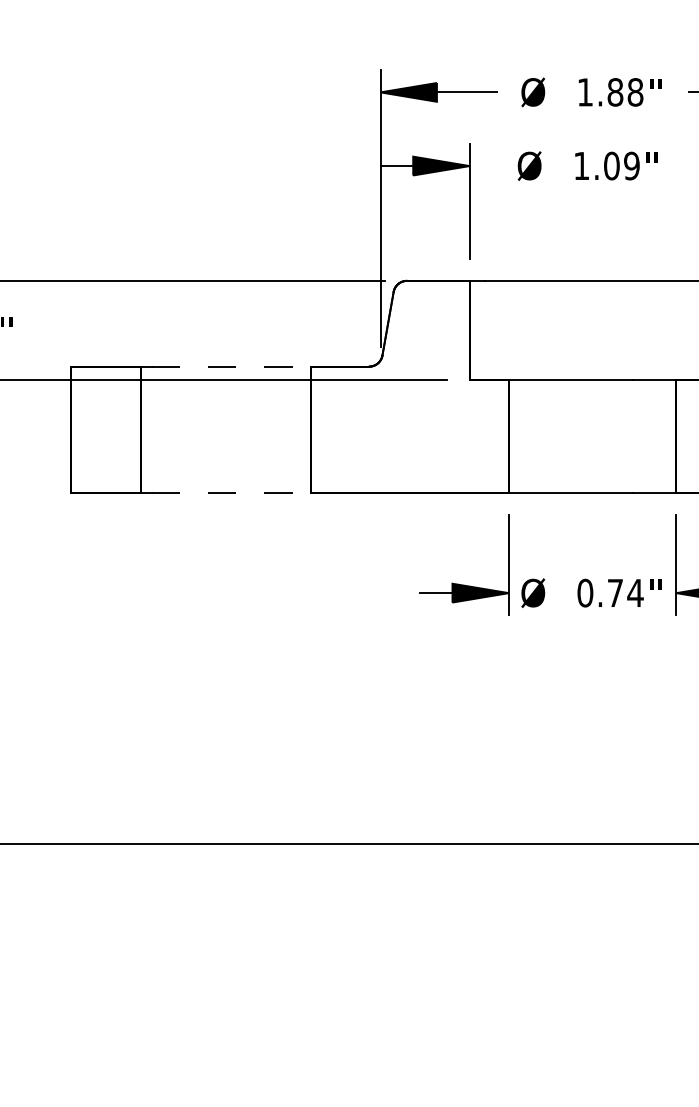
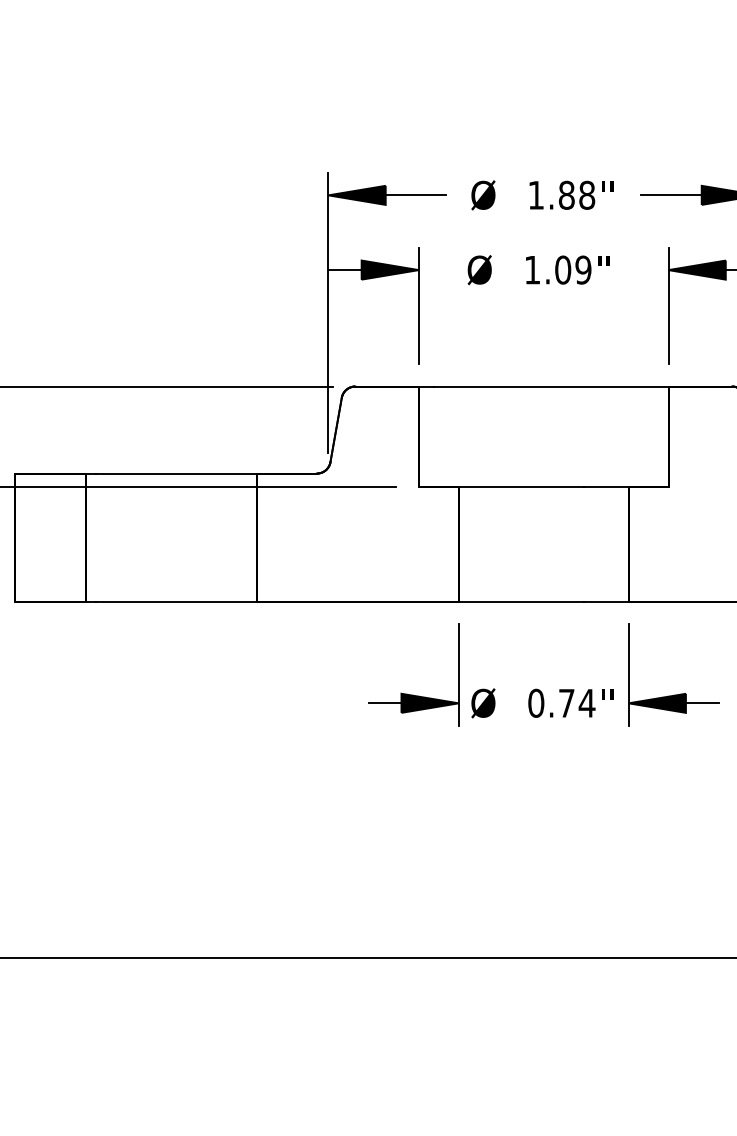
line: (230, 366) -> (176, 473), dashed -> solid
line: (230, 492) -> (176, 601), dashed -> solid

